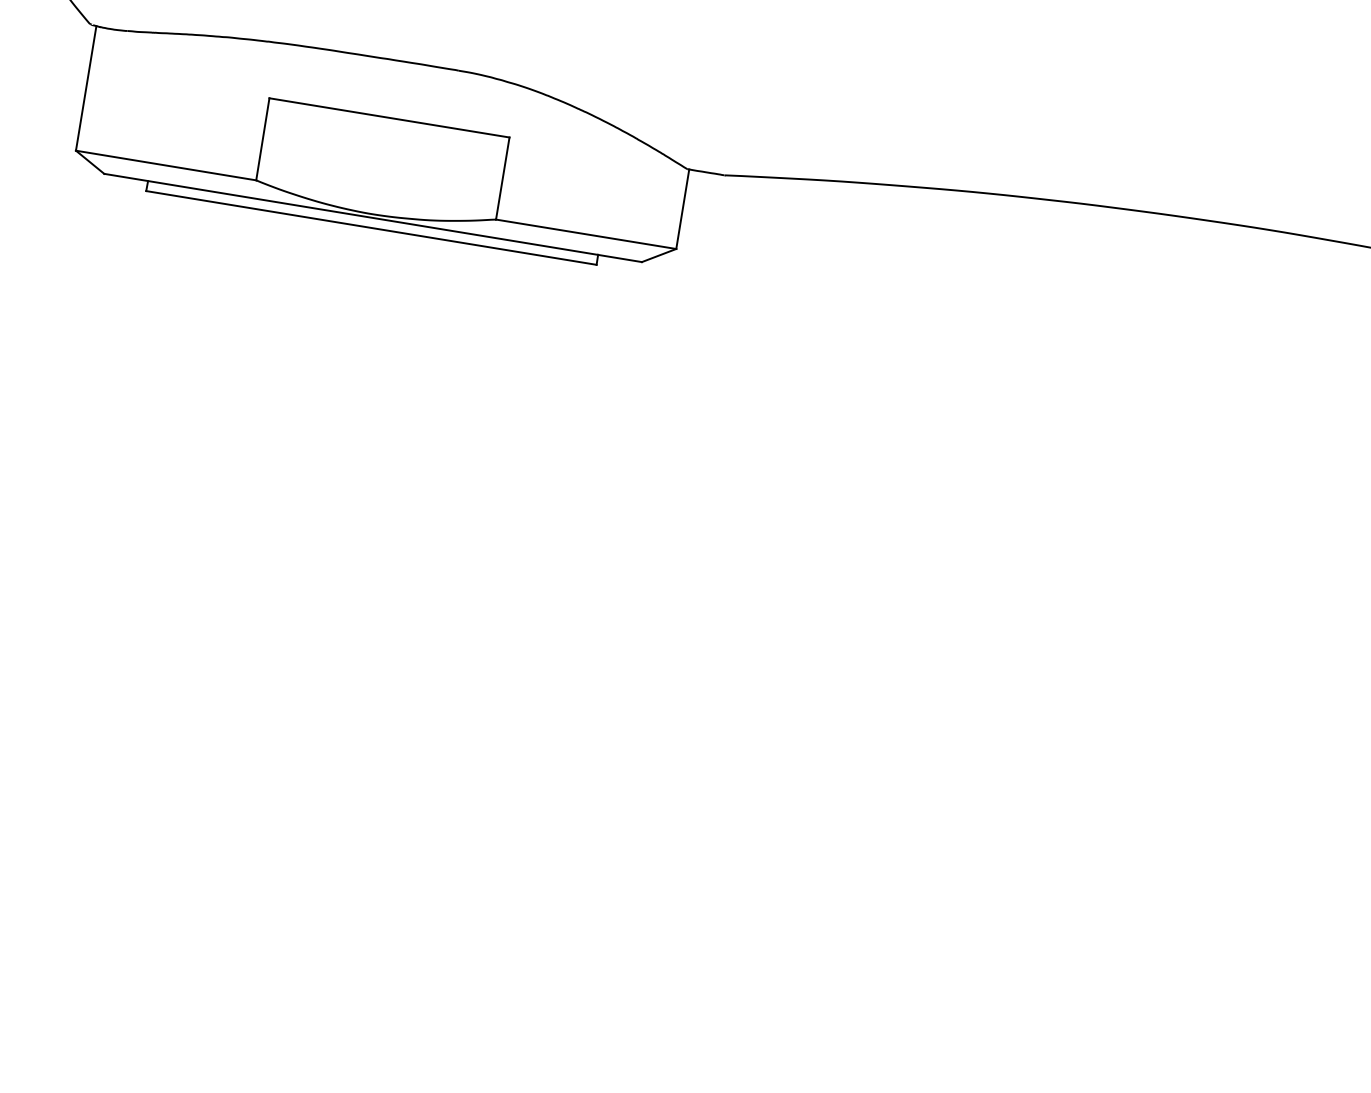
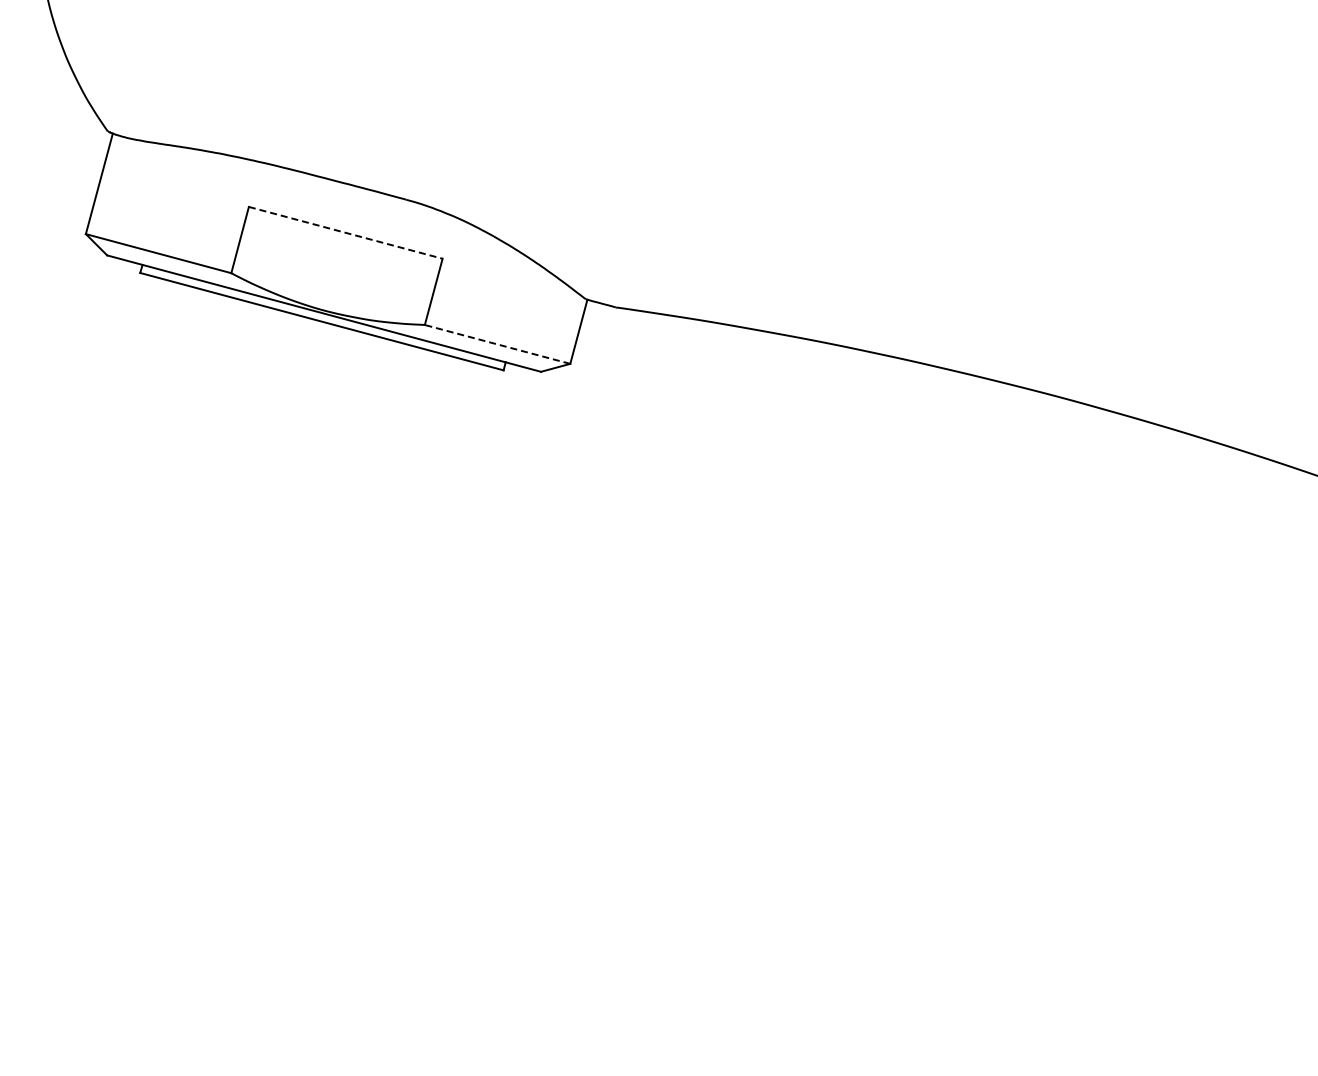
line: (390, 117) -> (346, 232), solid -> dashed
line: (586, 234) -> (497, 344), solid -> dashed

